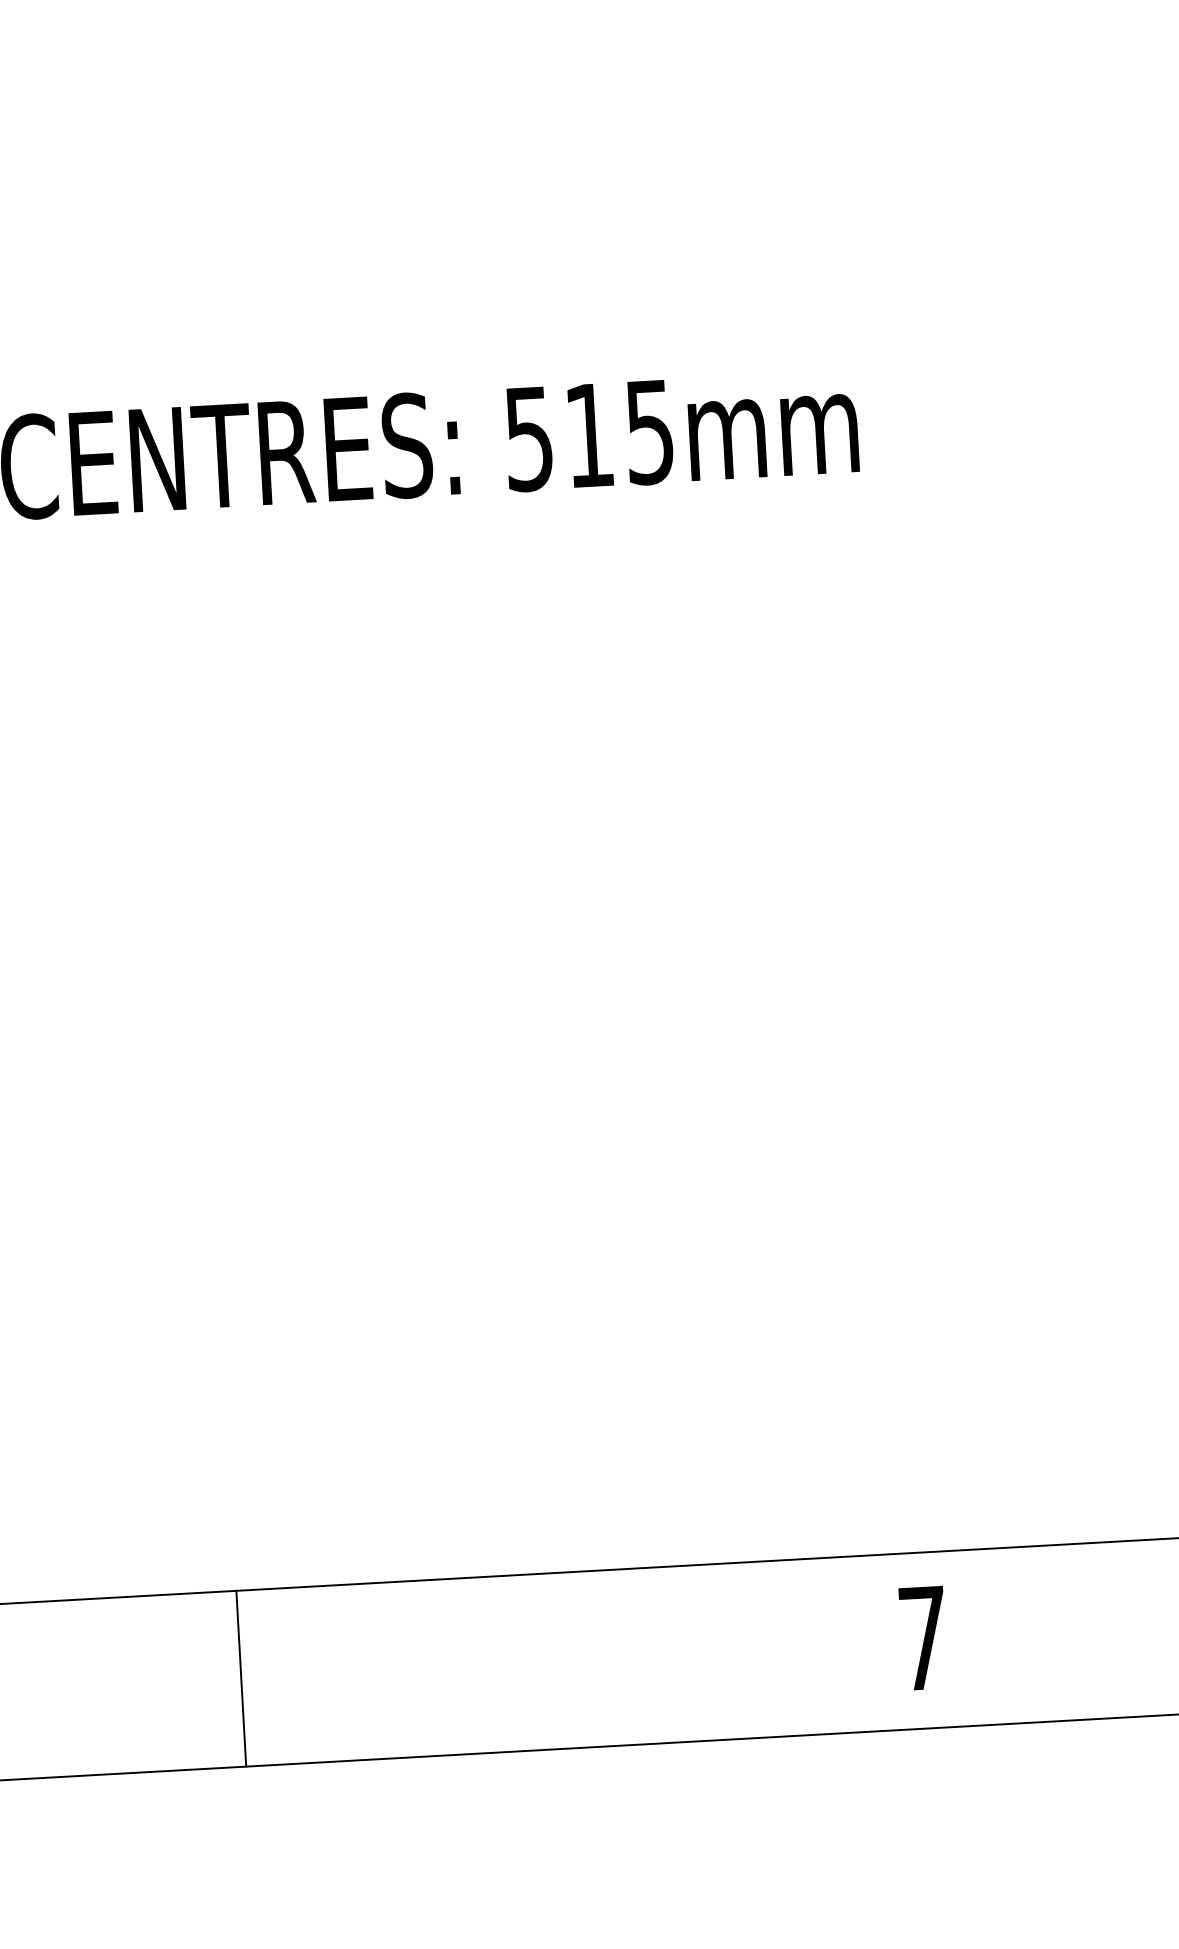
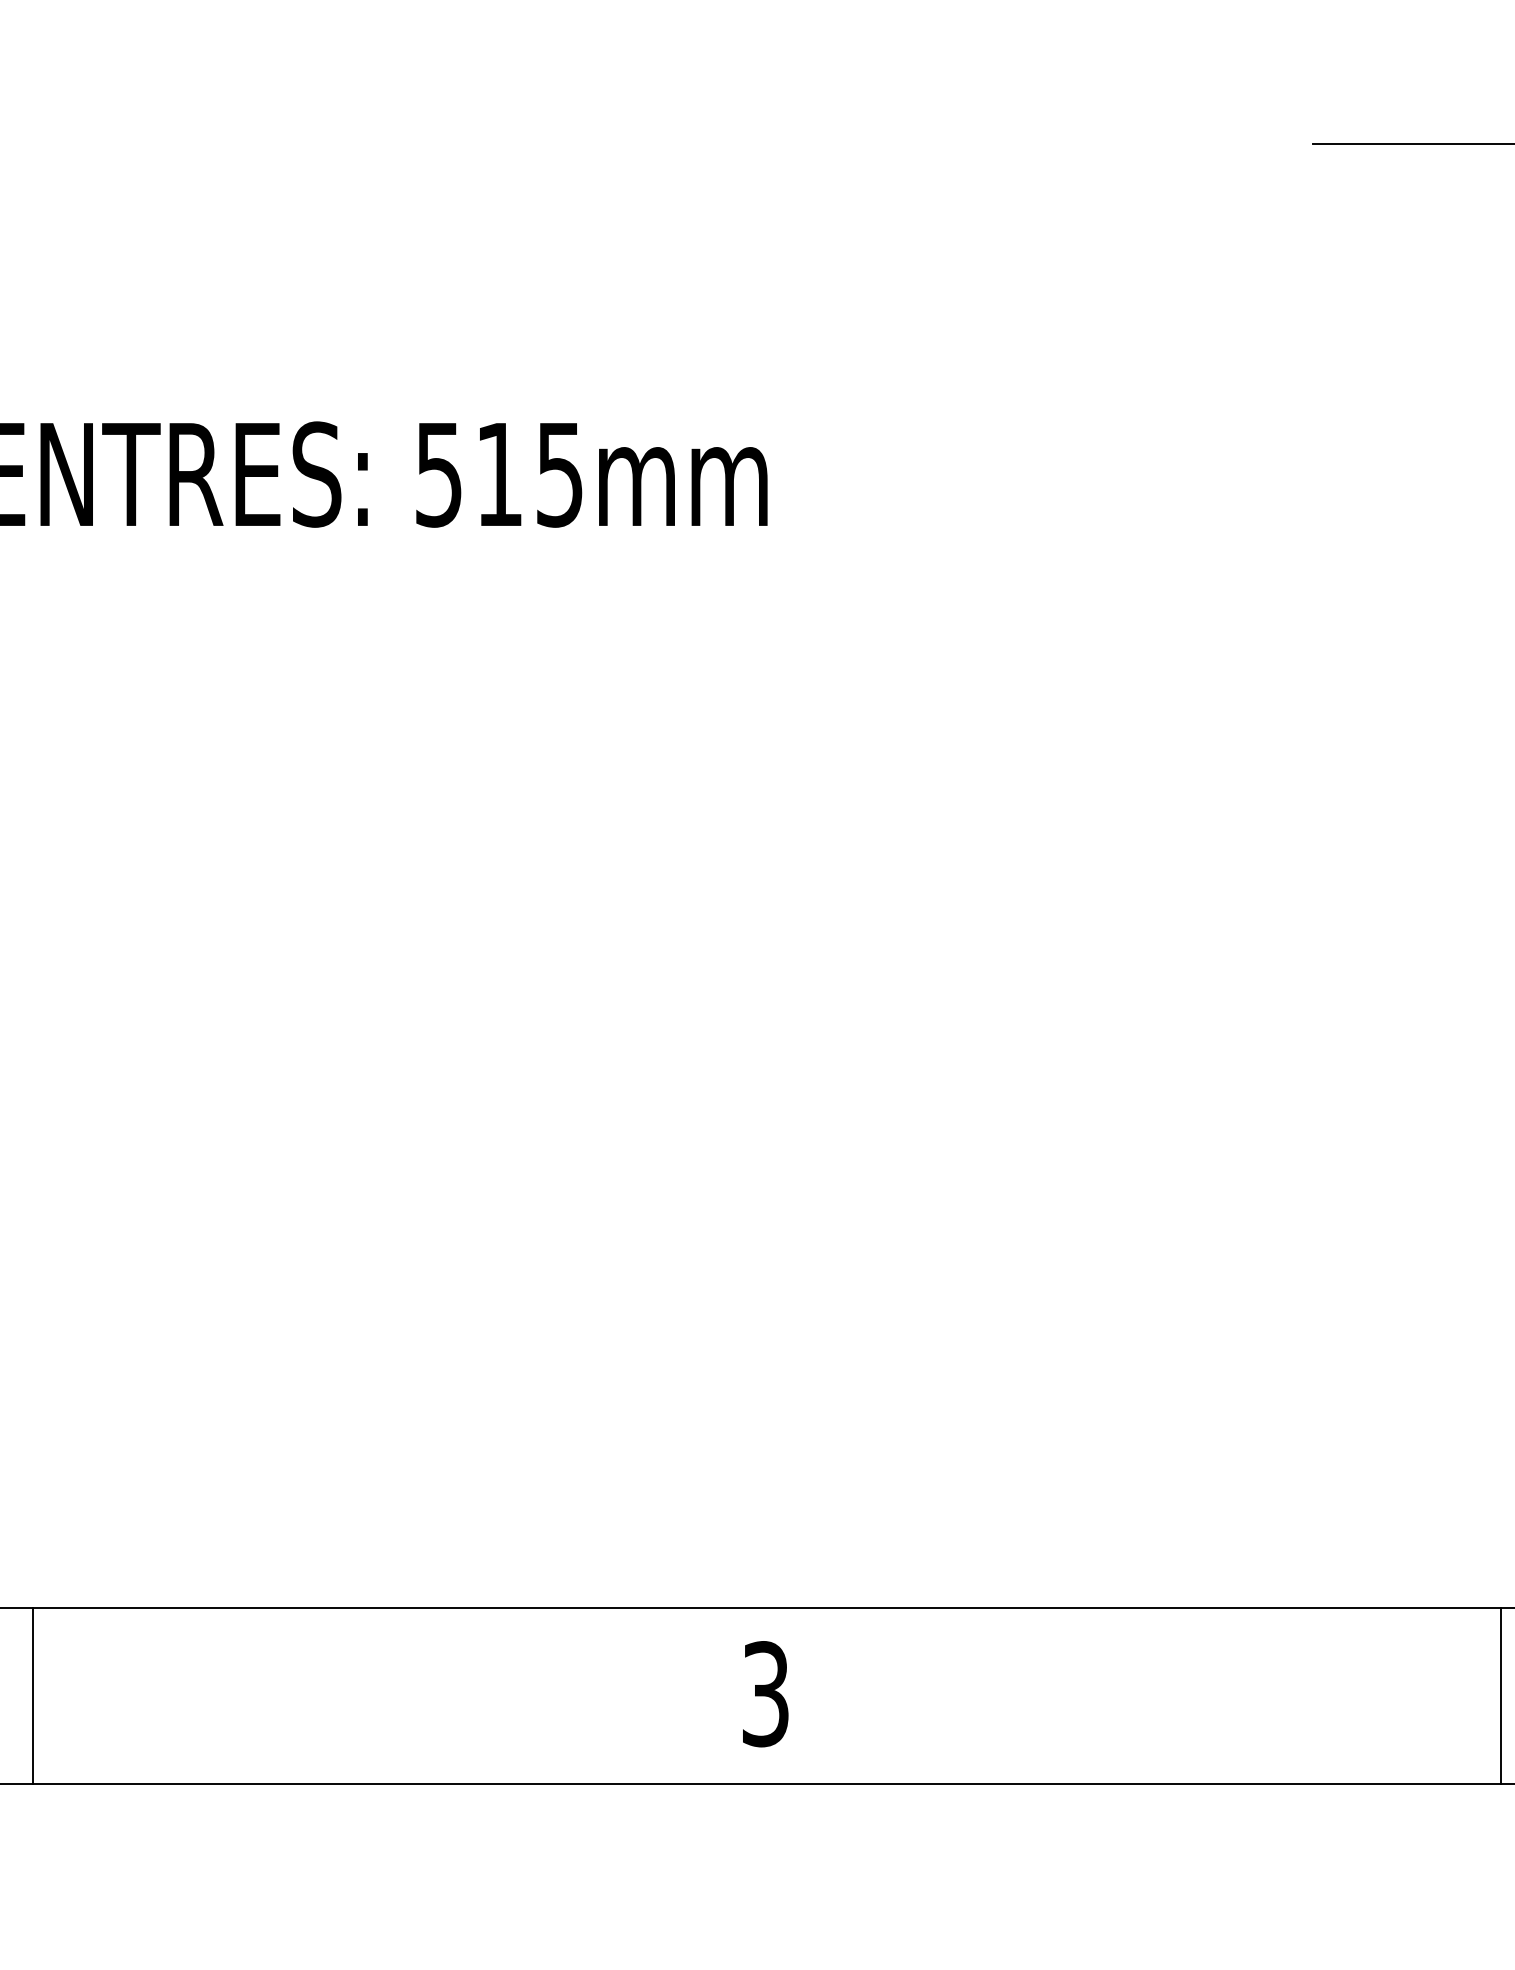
text: (923, 1638) -> (765, 1694), 7 -> 3
line: (241, 1678) -> (33, 1696), moved

